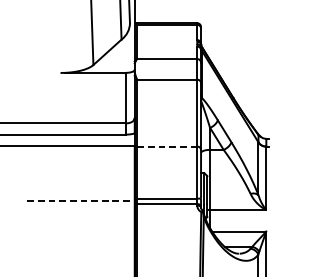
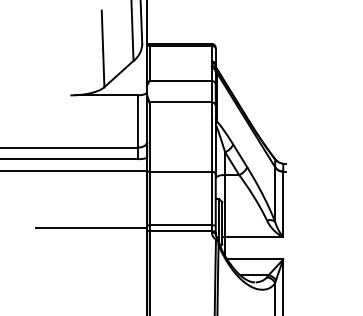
line: (166, 146) -> (180, 171), dashed -> solid
line: (80, 201) -> (91, 228), dashed -> solid

